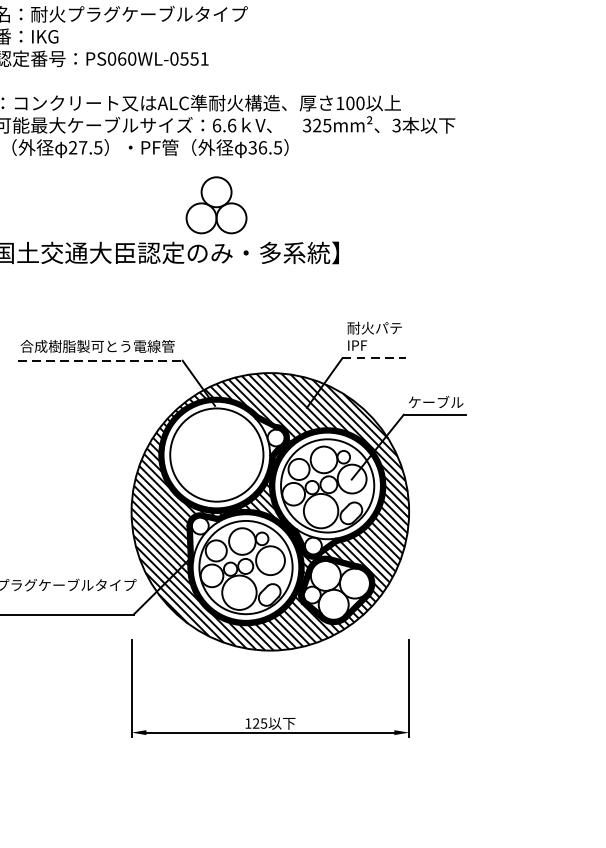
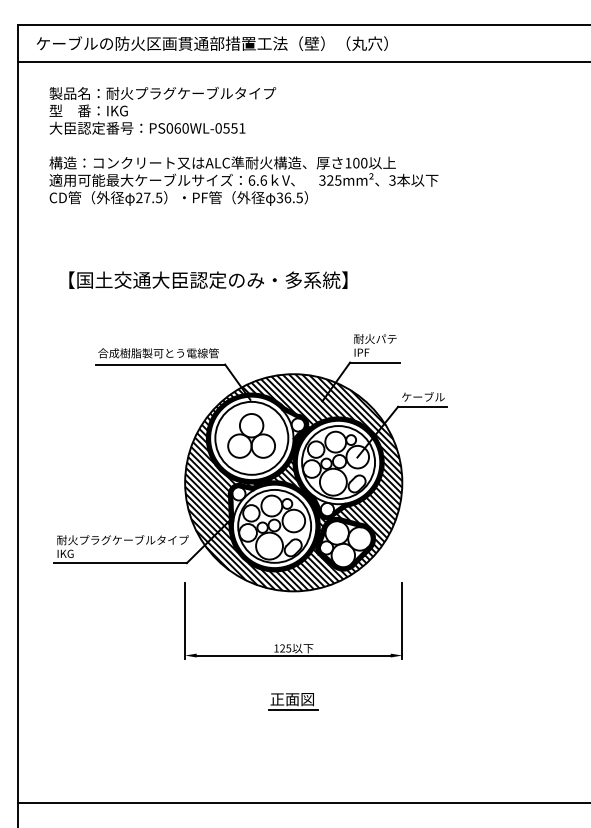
part: (216, 204) -> (251, 435), moved
line: (374, 358) -> (375, 362), dashed -> solid
line: (100, 360) -> (160, 364), dashed -> solid
part: (270, 791) -> (293, 701), added

